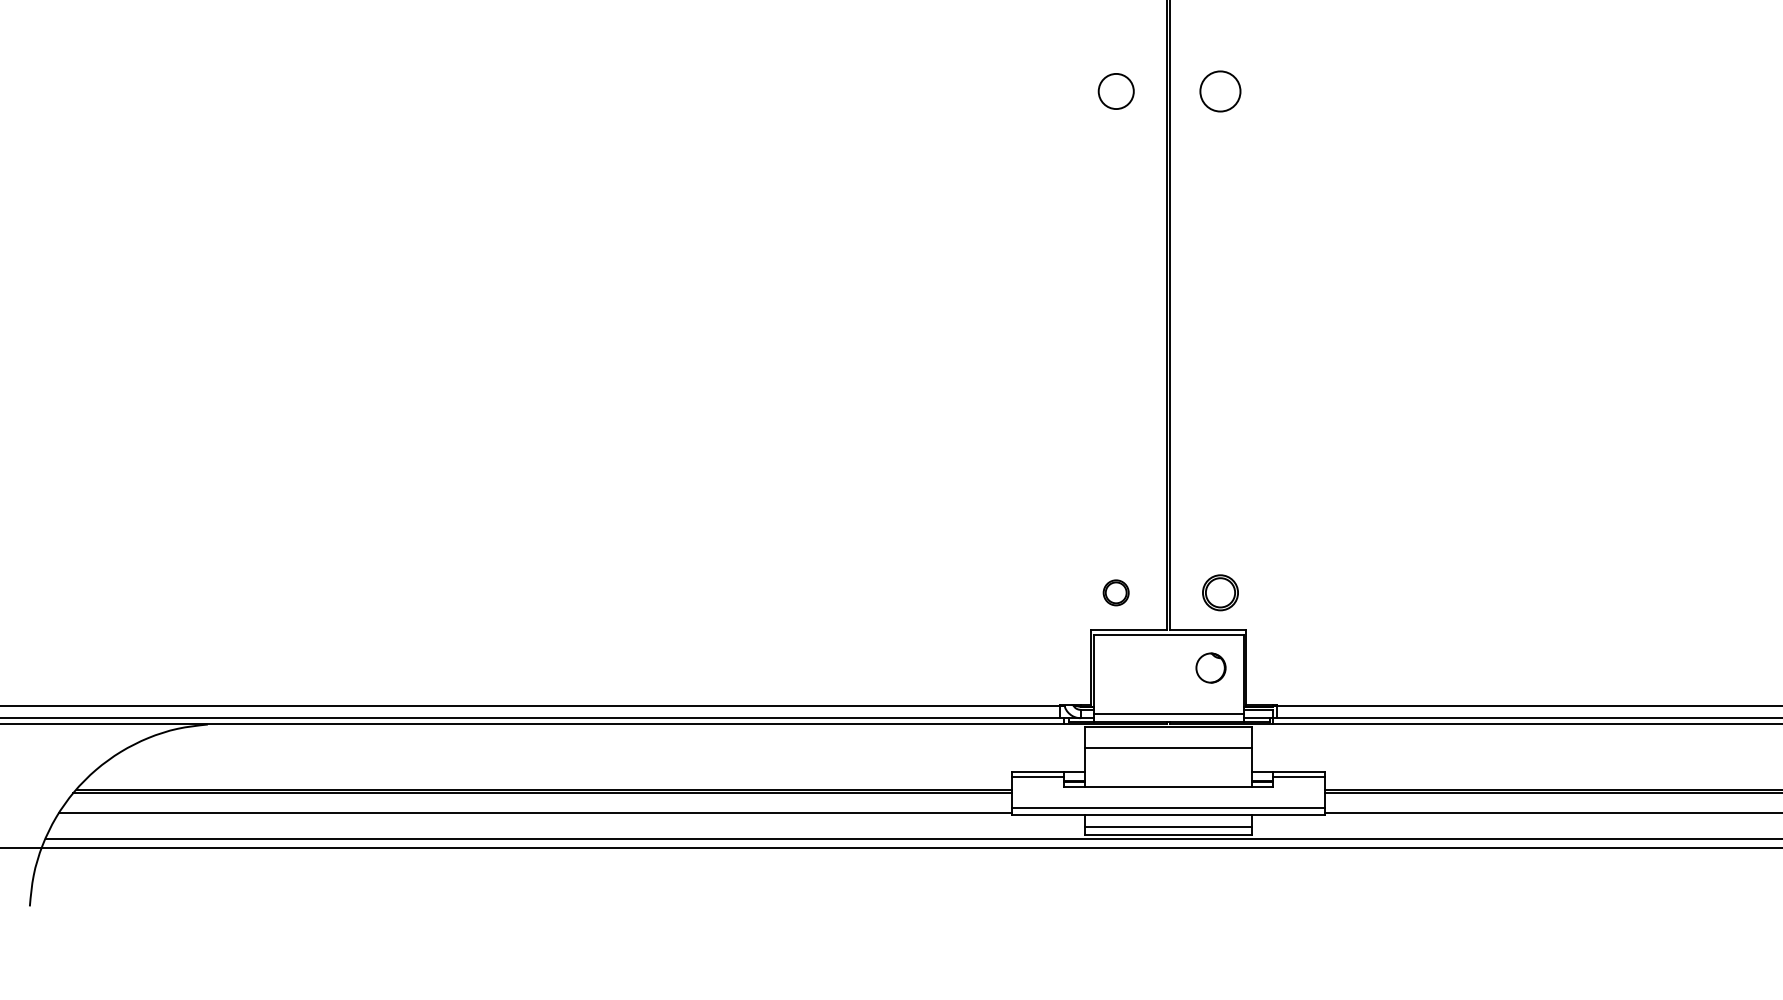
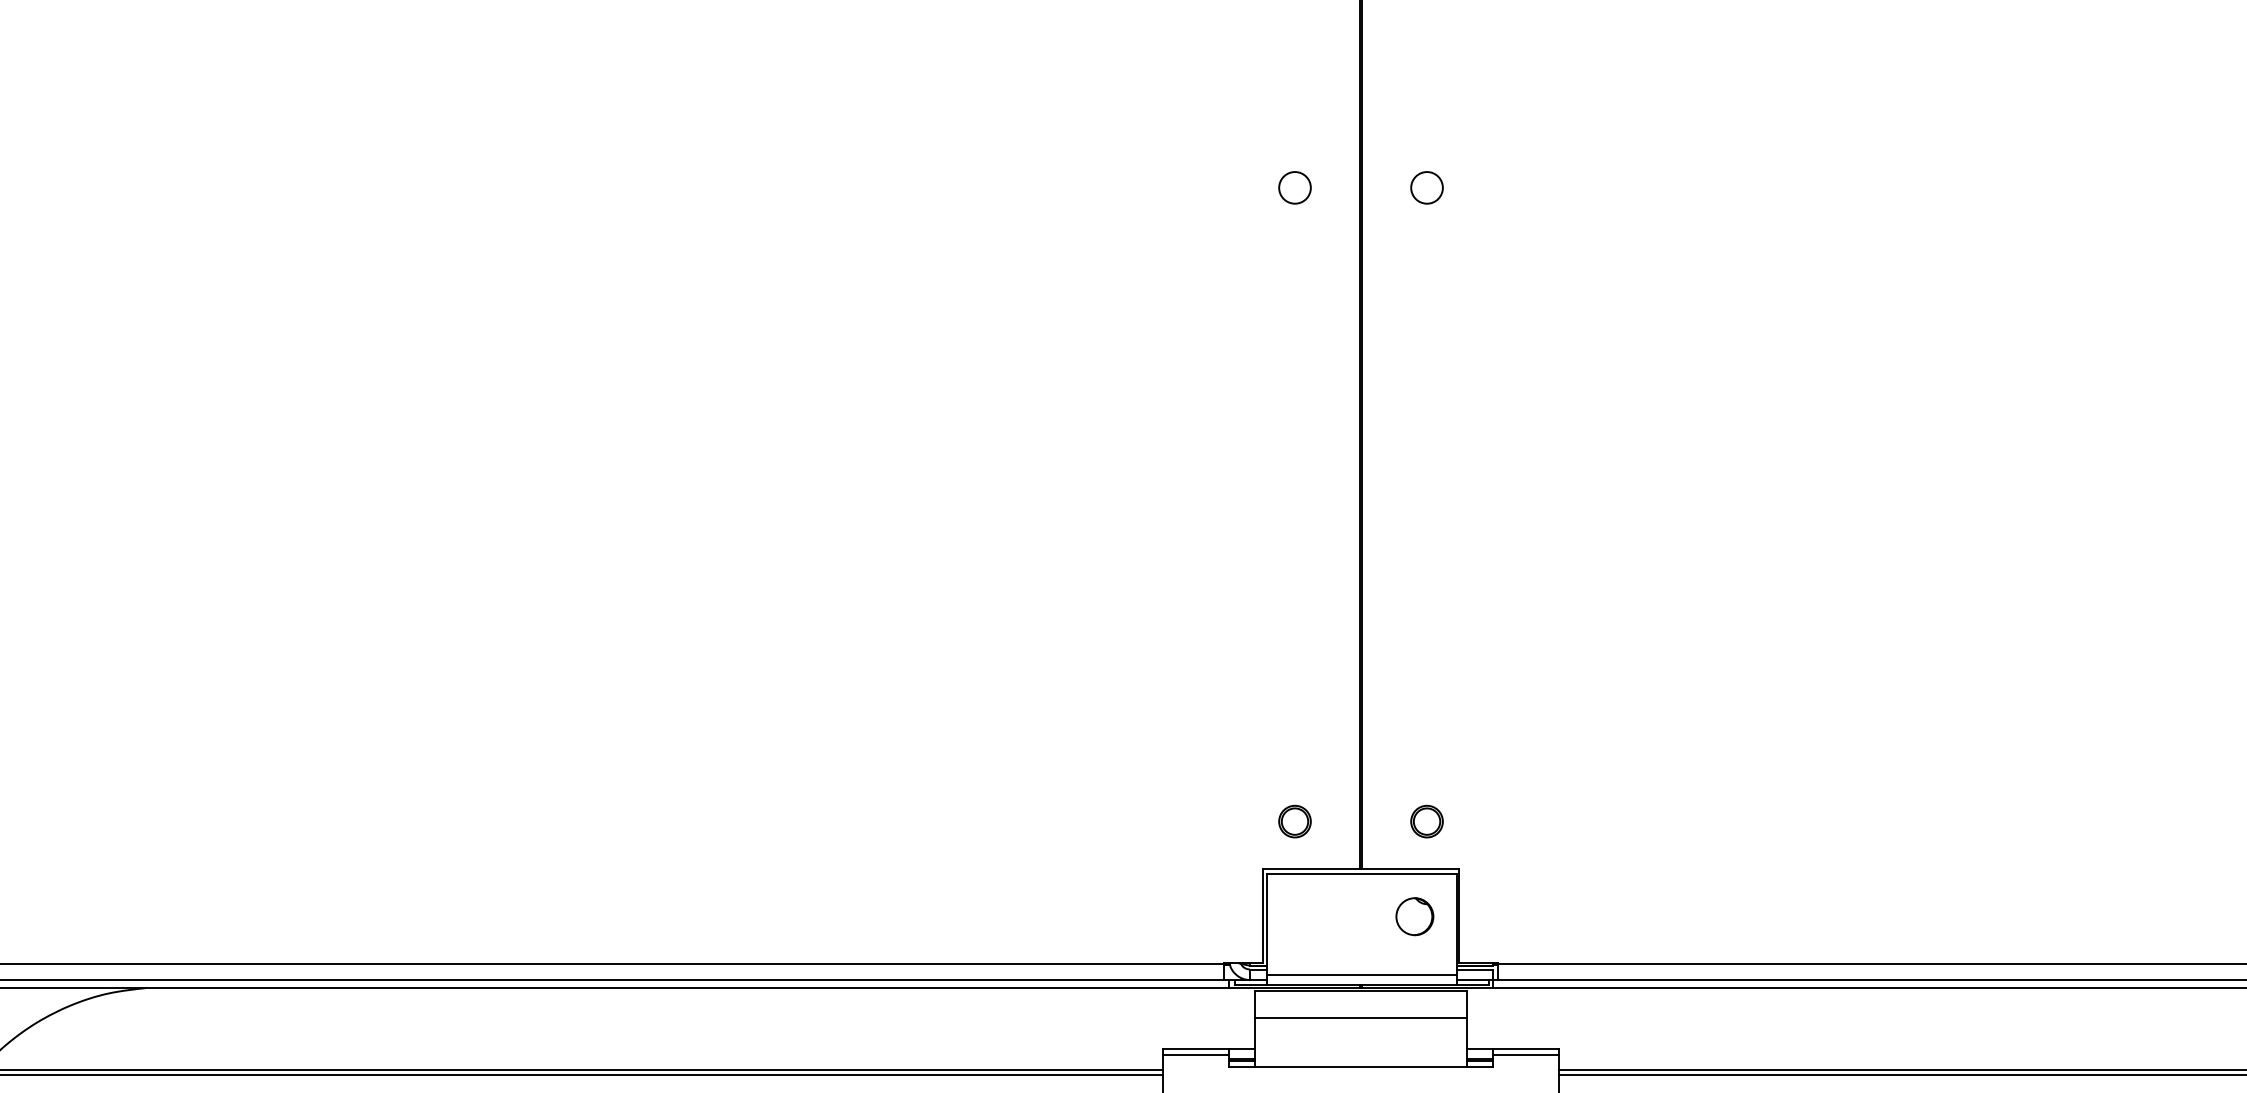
circle: (1115, 91) -> (1294, 187), size x0.71
circle: (1220, 91) -> (1426, 187), size x0.62
part: (1220, 592) -> (1426, 821), size x0.71

